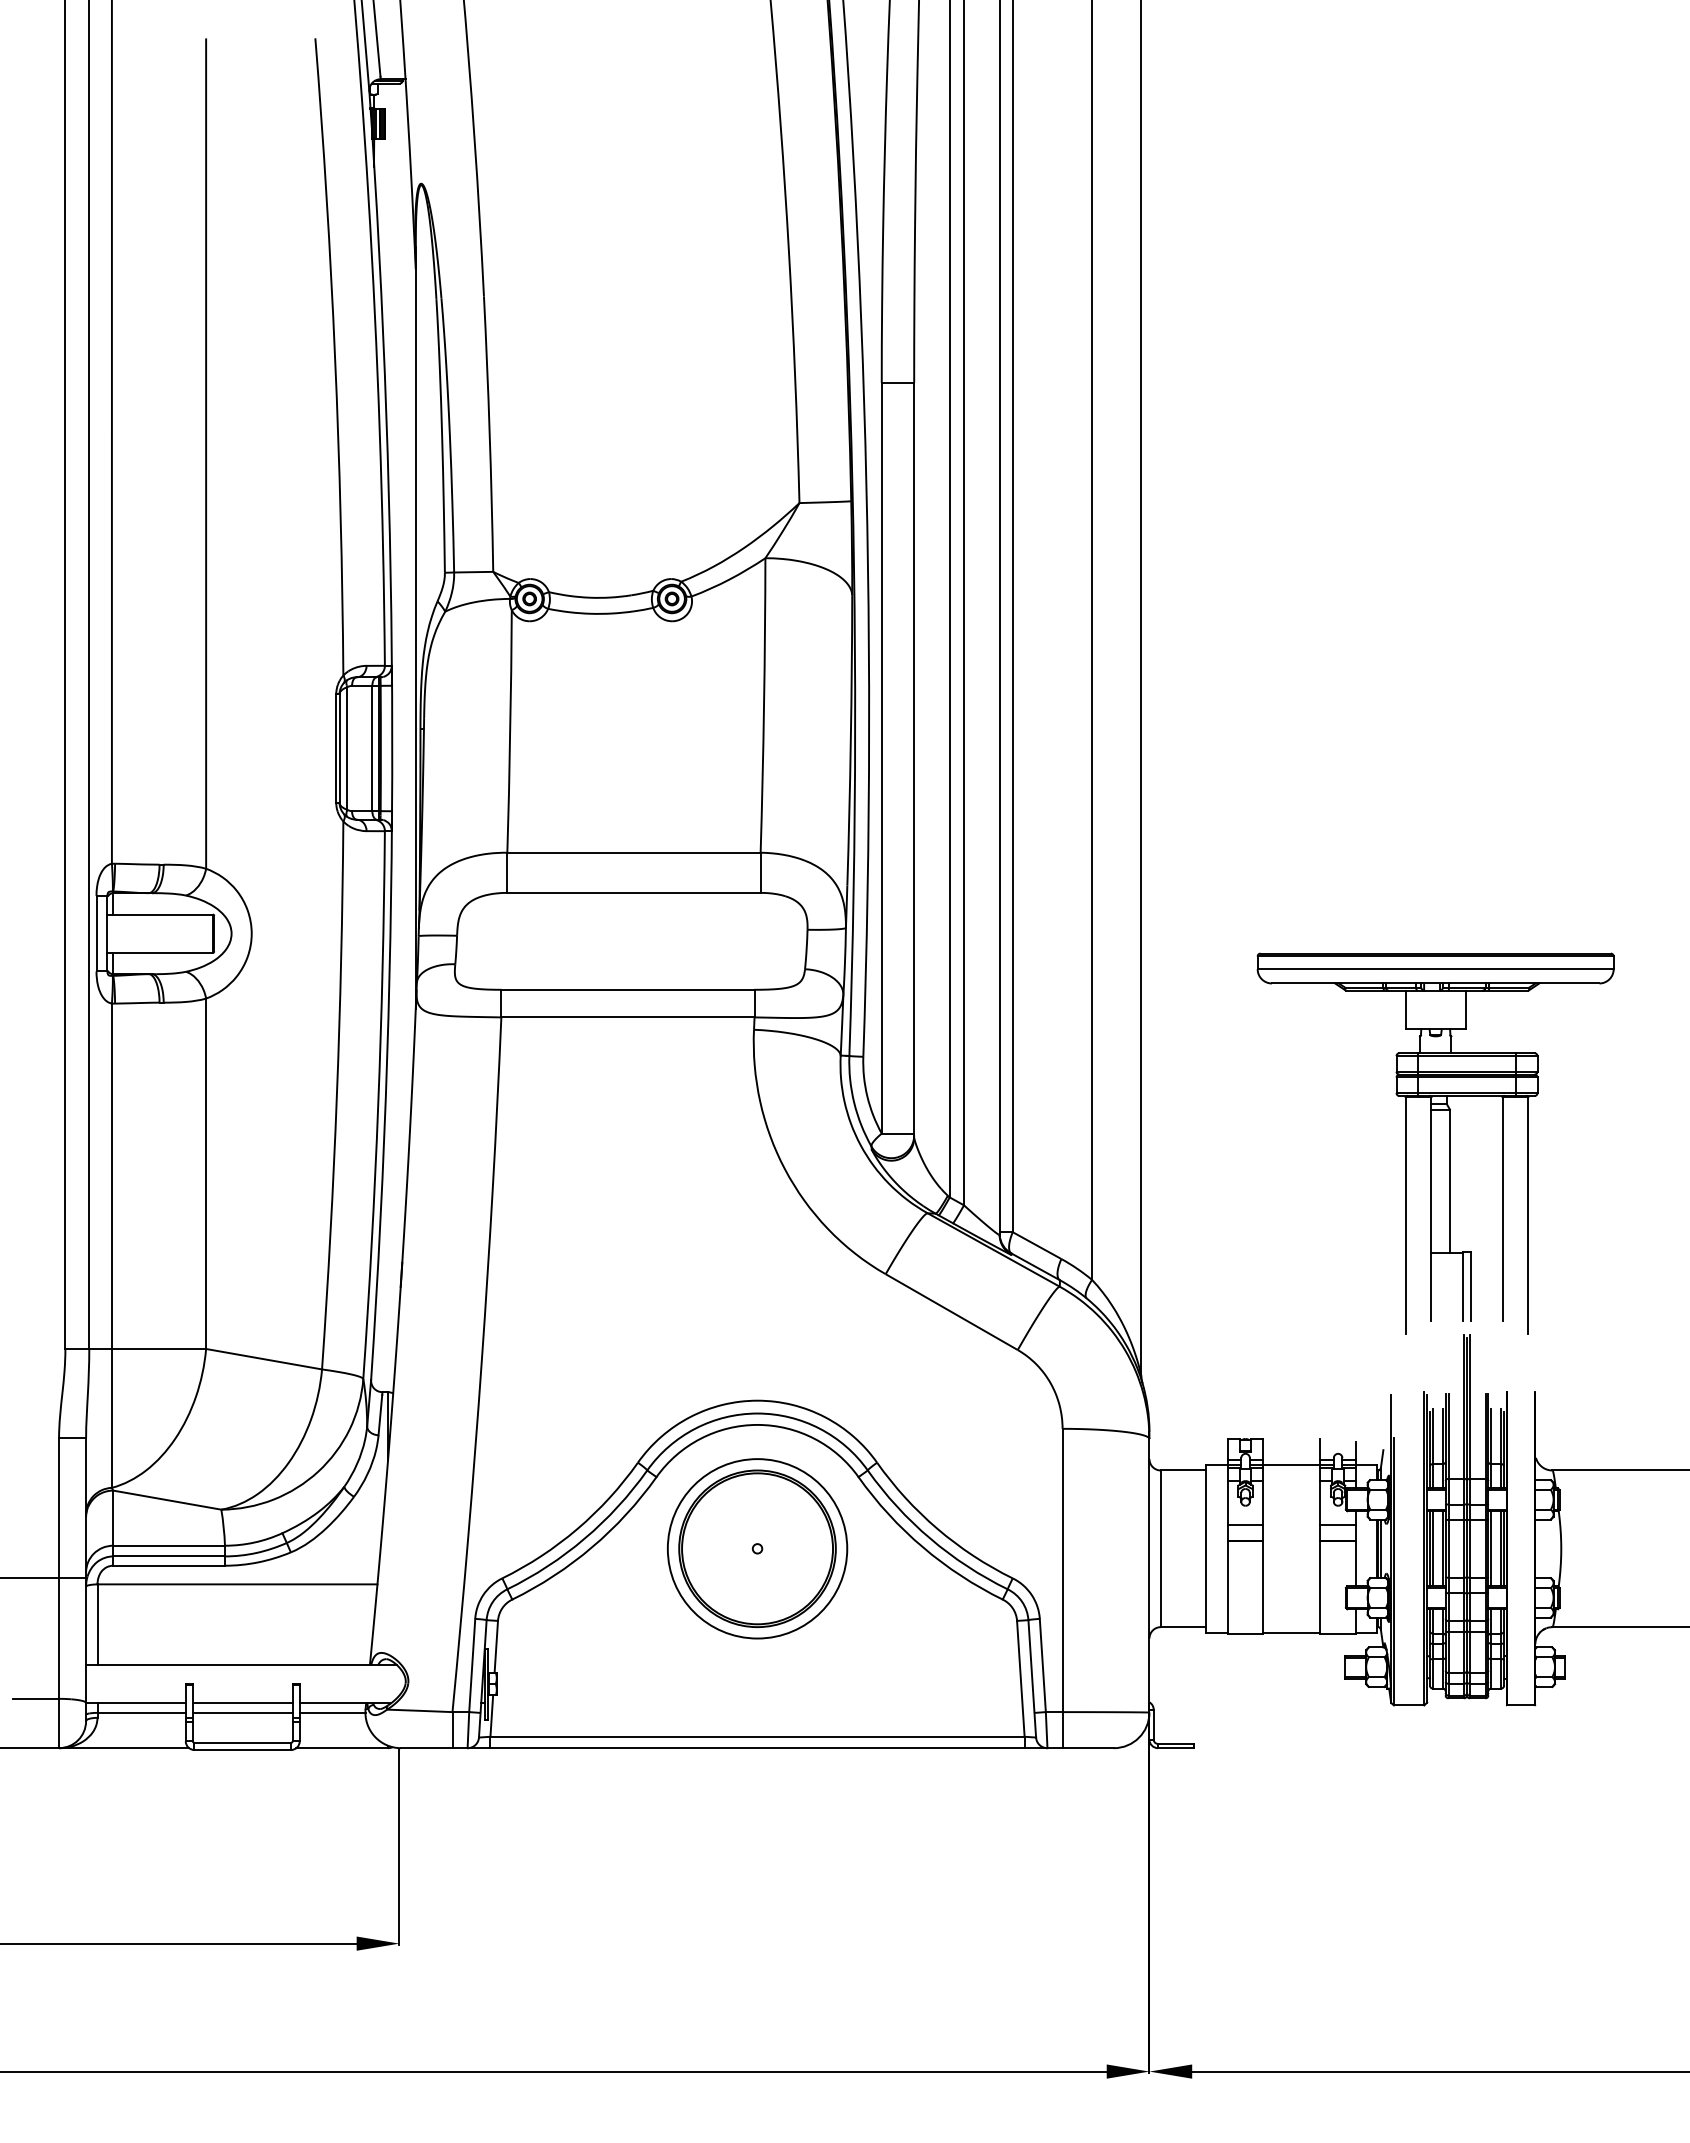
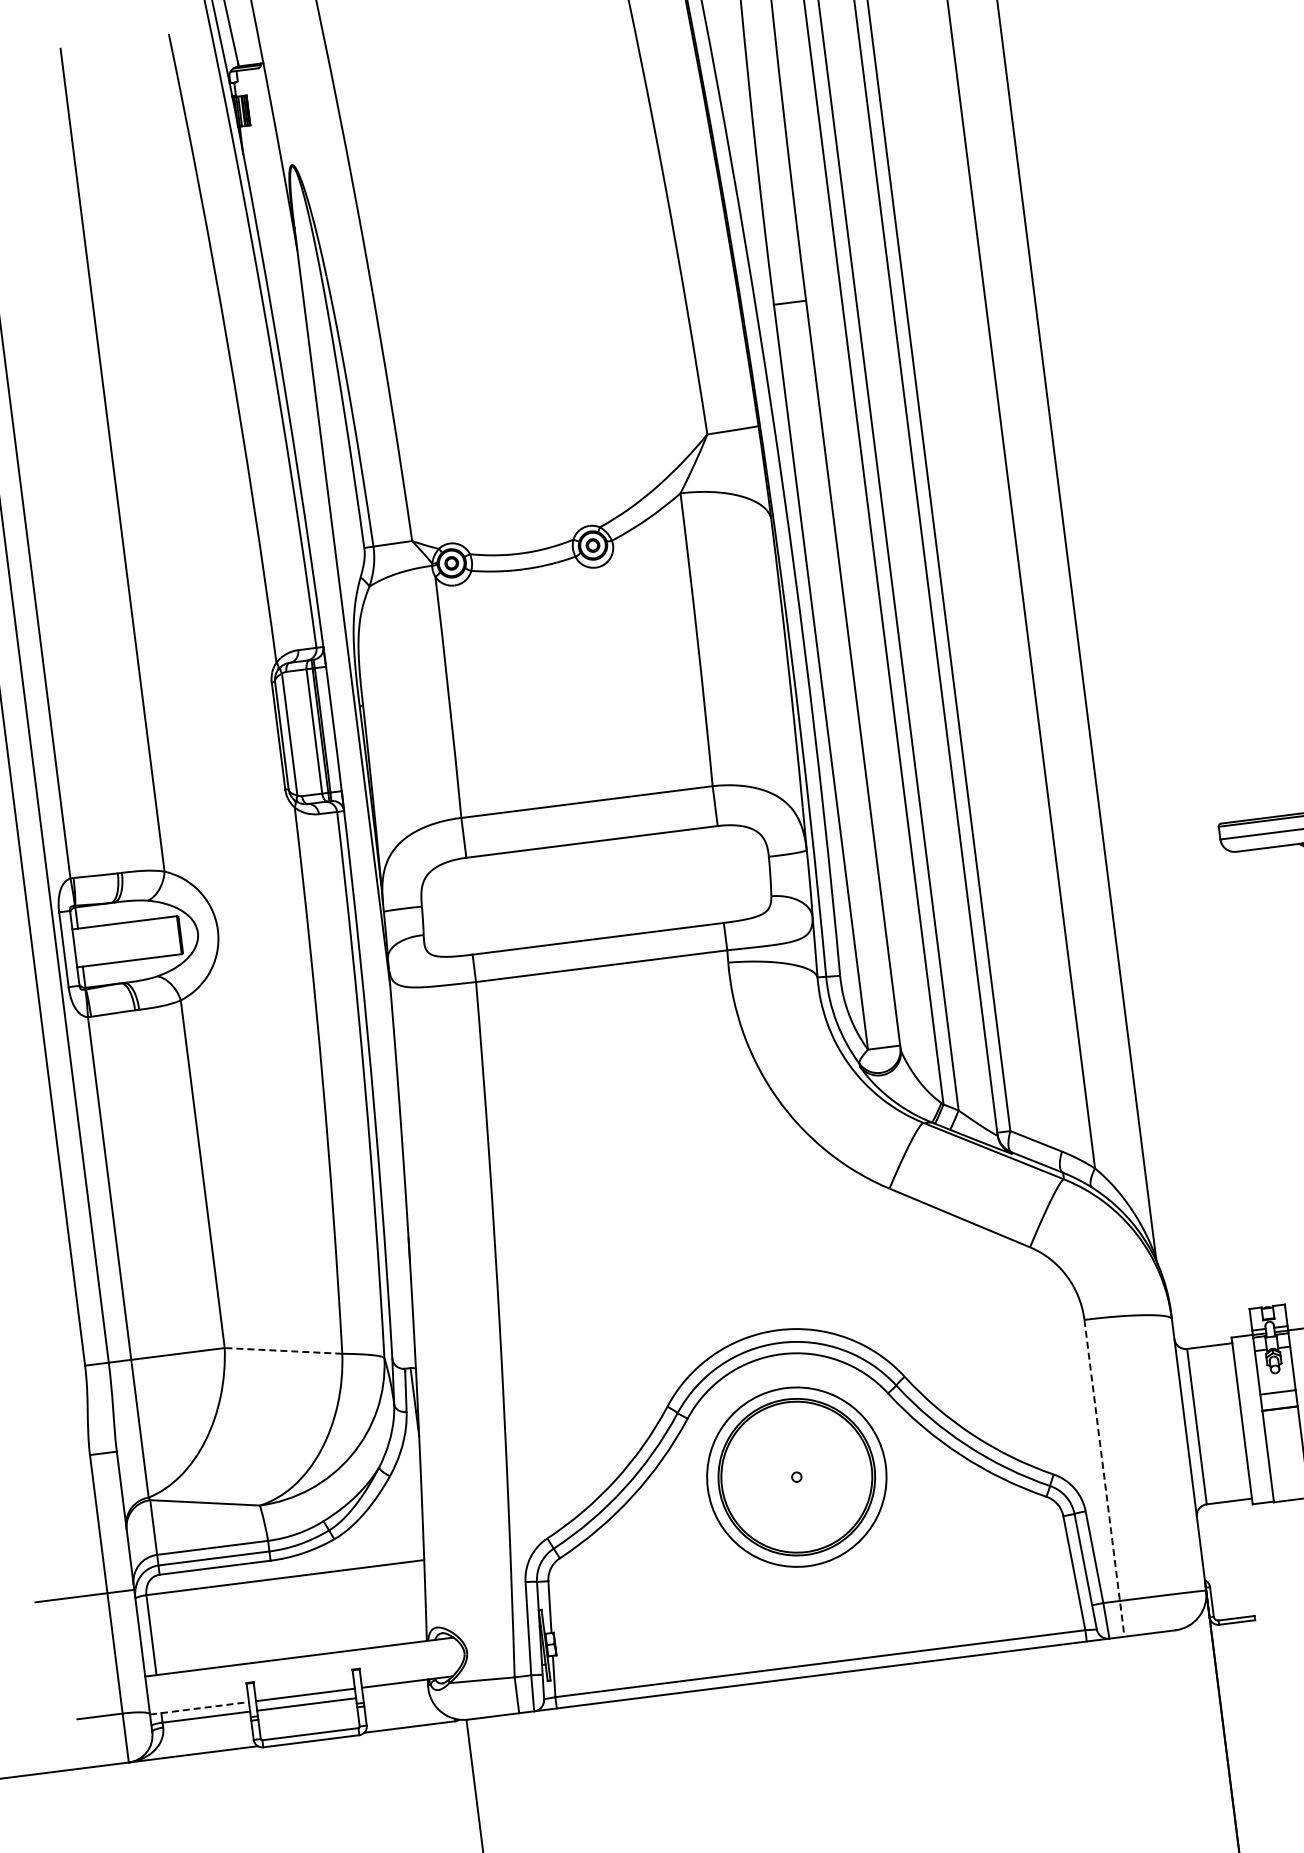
line: (264, 1359) -> (283, 1351), solid -> dashed
line: (1062, 1588) -> (1104, 1478), solid -> dashed
line: (135, 1703) -> (199, 1708), solid -> dashed
line: (332, 1712) -> (395, 1692), removed

